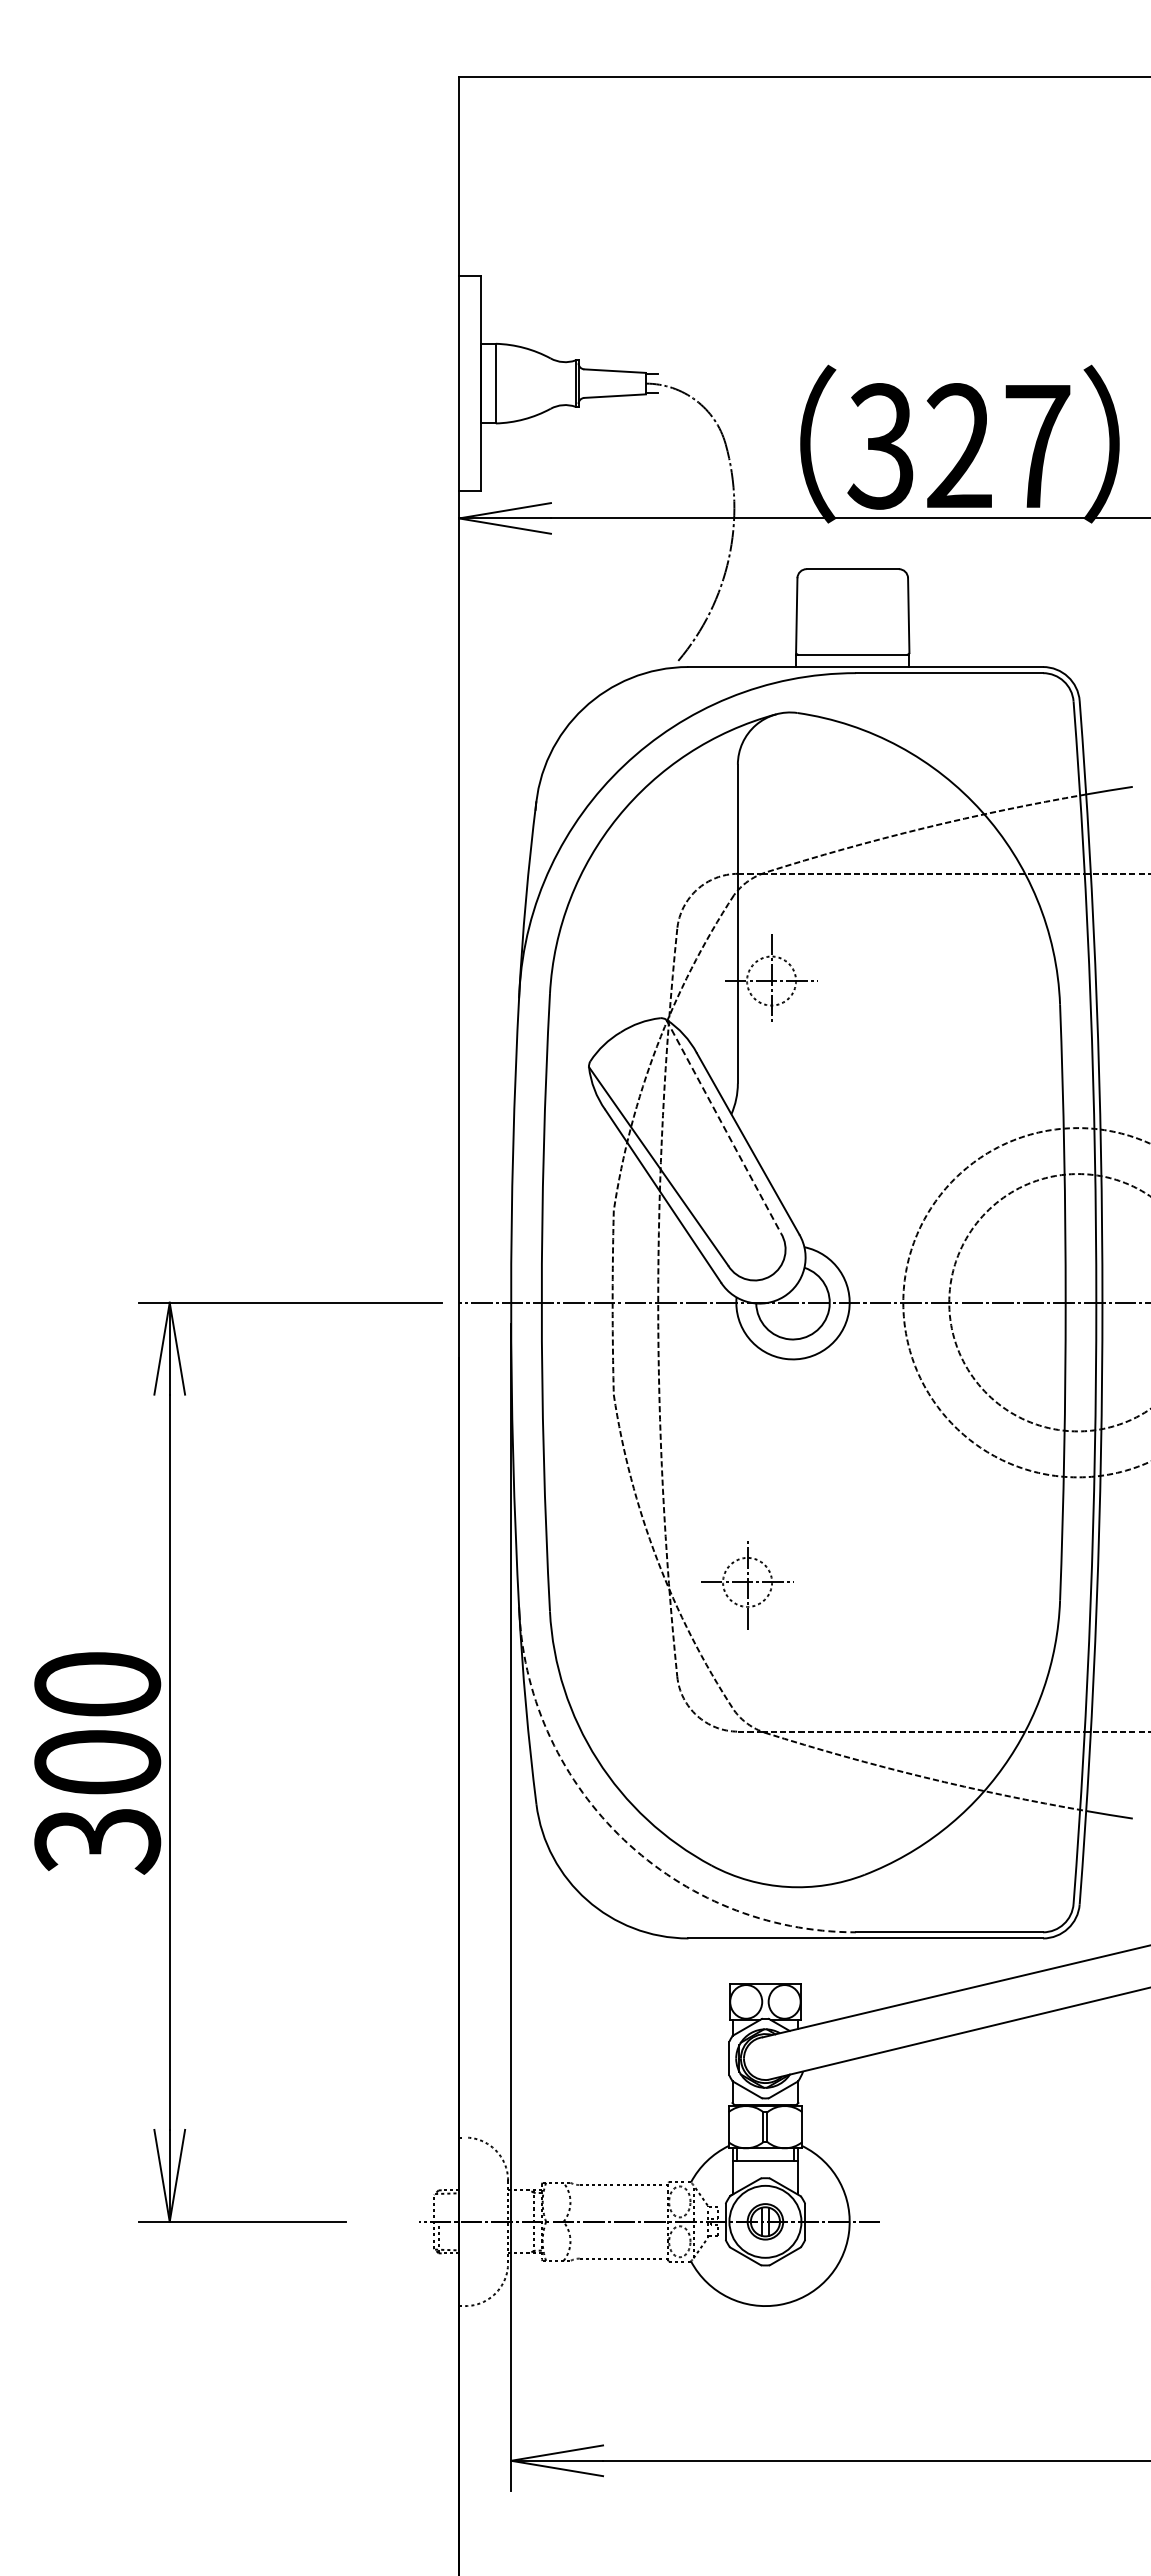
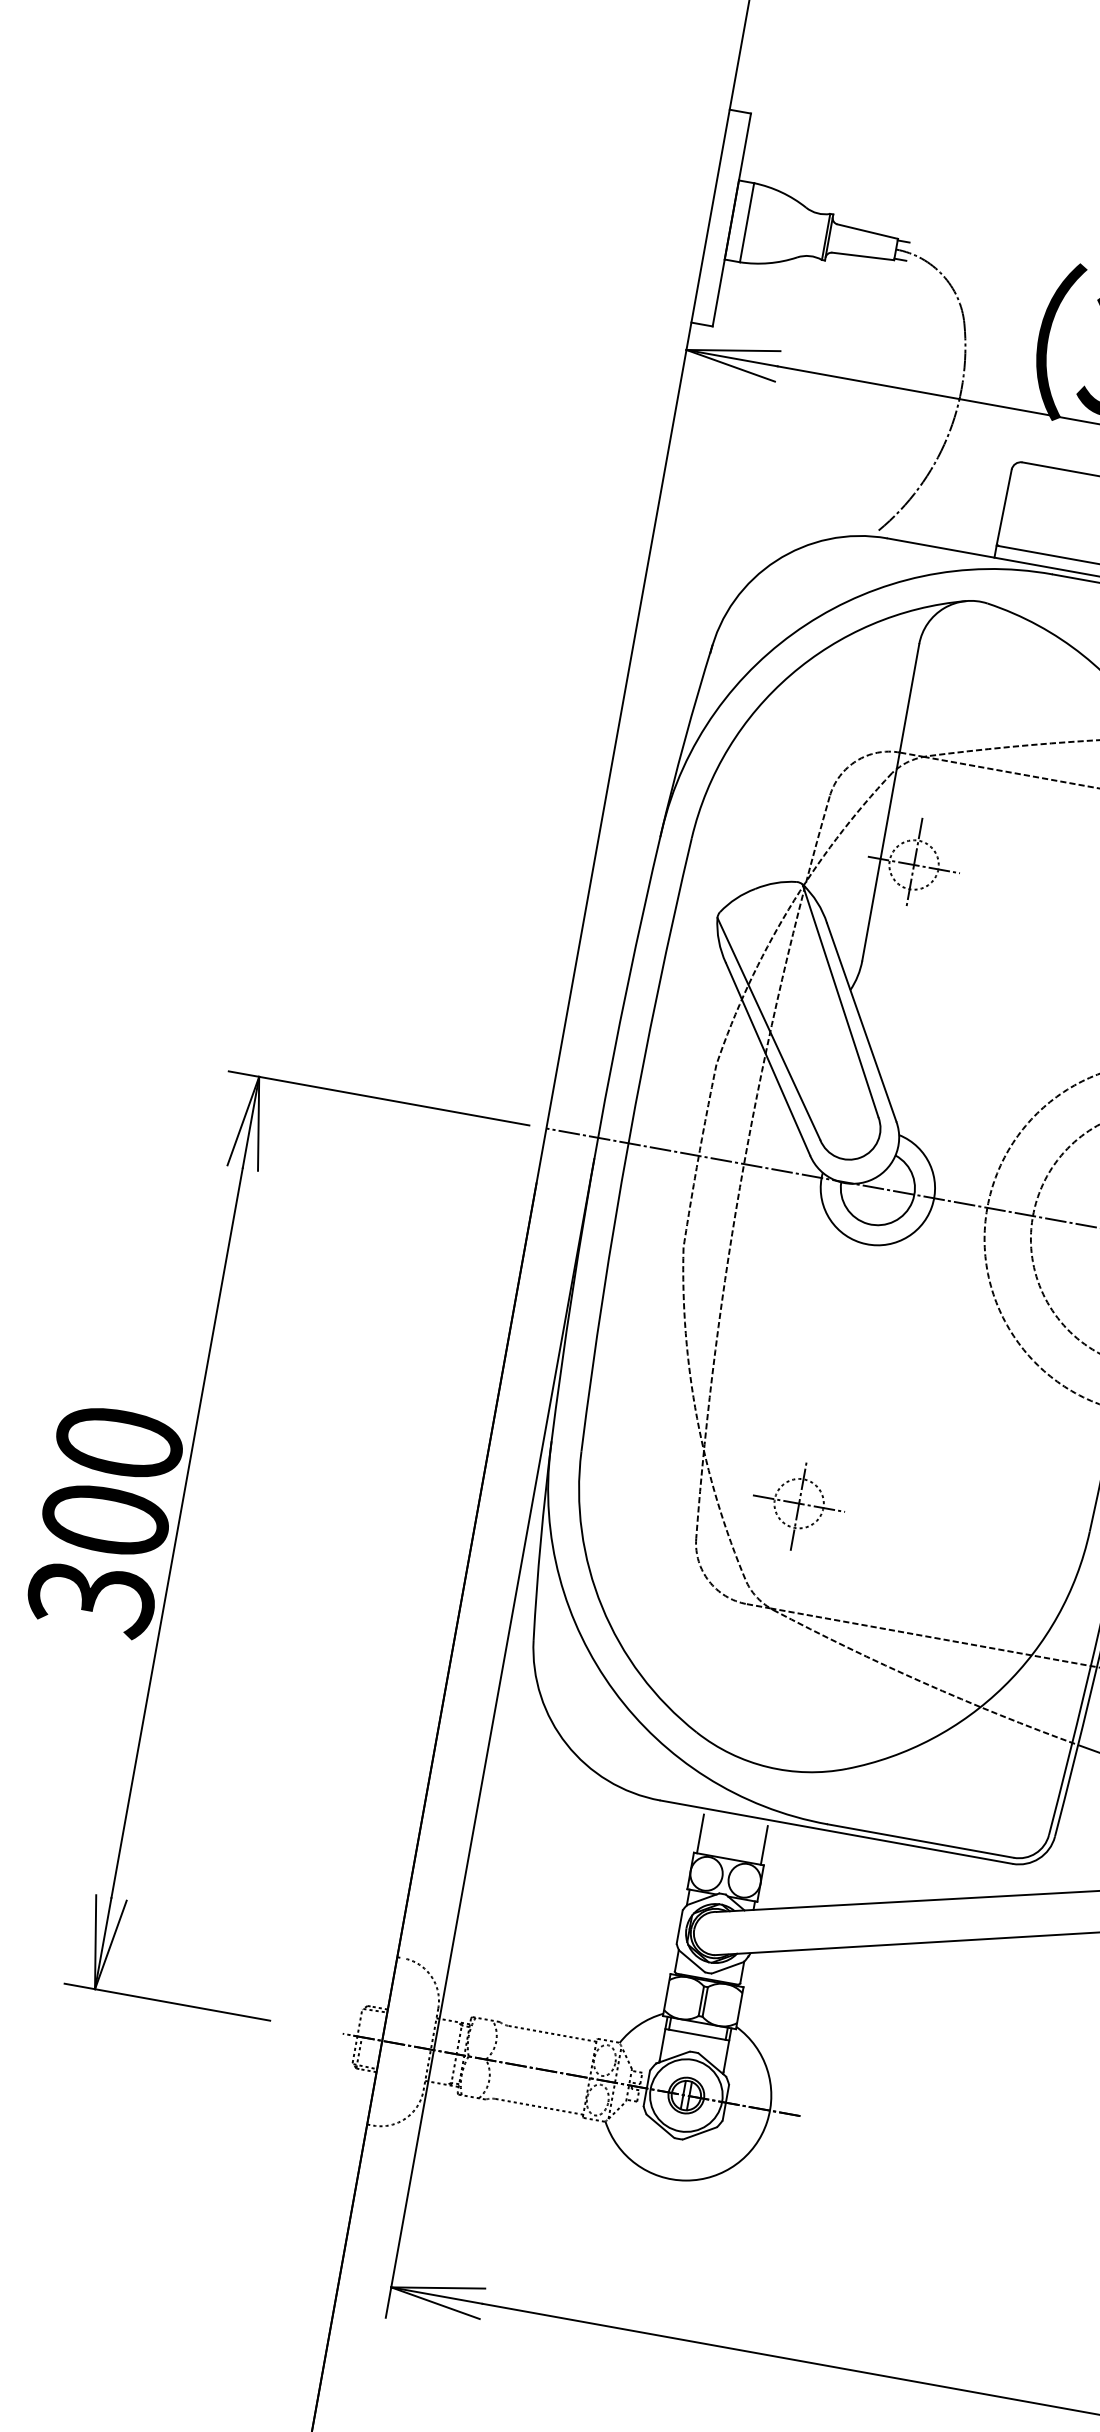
line: (723, 1126) -> (840, 1000), dashed -> solid
part: (747, 1585) -> (798, 1506), moved
arc: (624, 1839) -> (614, 1690), dashed -> solid
line: (733, 1963) -> (700, 1833), added
line: (797, 1963) -> (764, 1844), added

